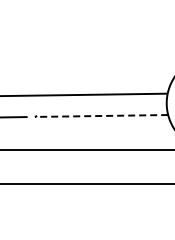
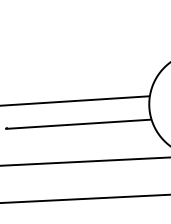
line: (101, 115) -> (78, 123), dashed -> solid

